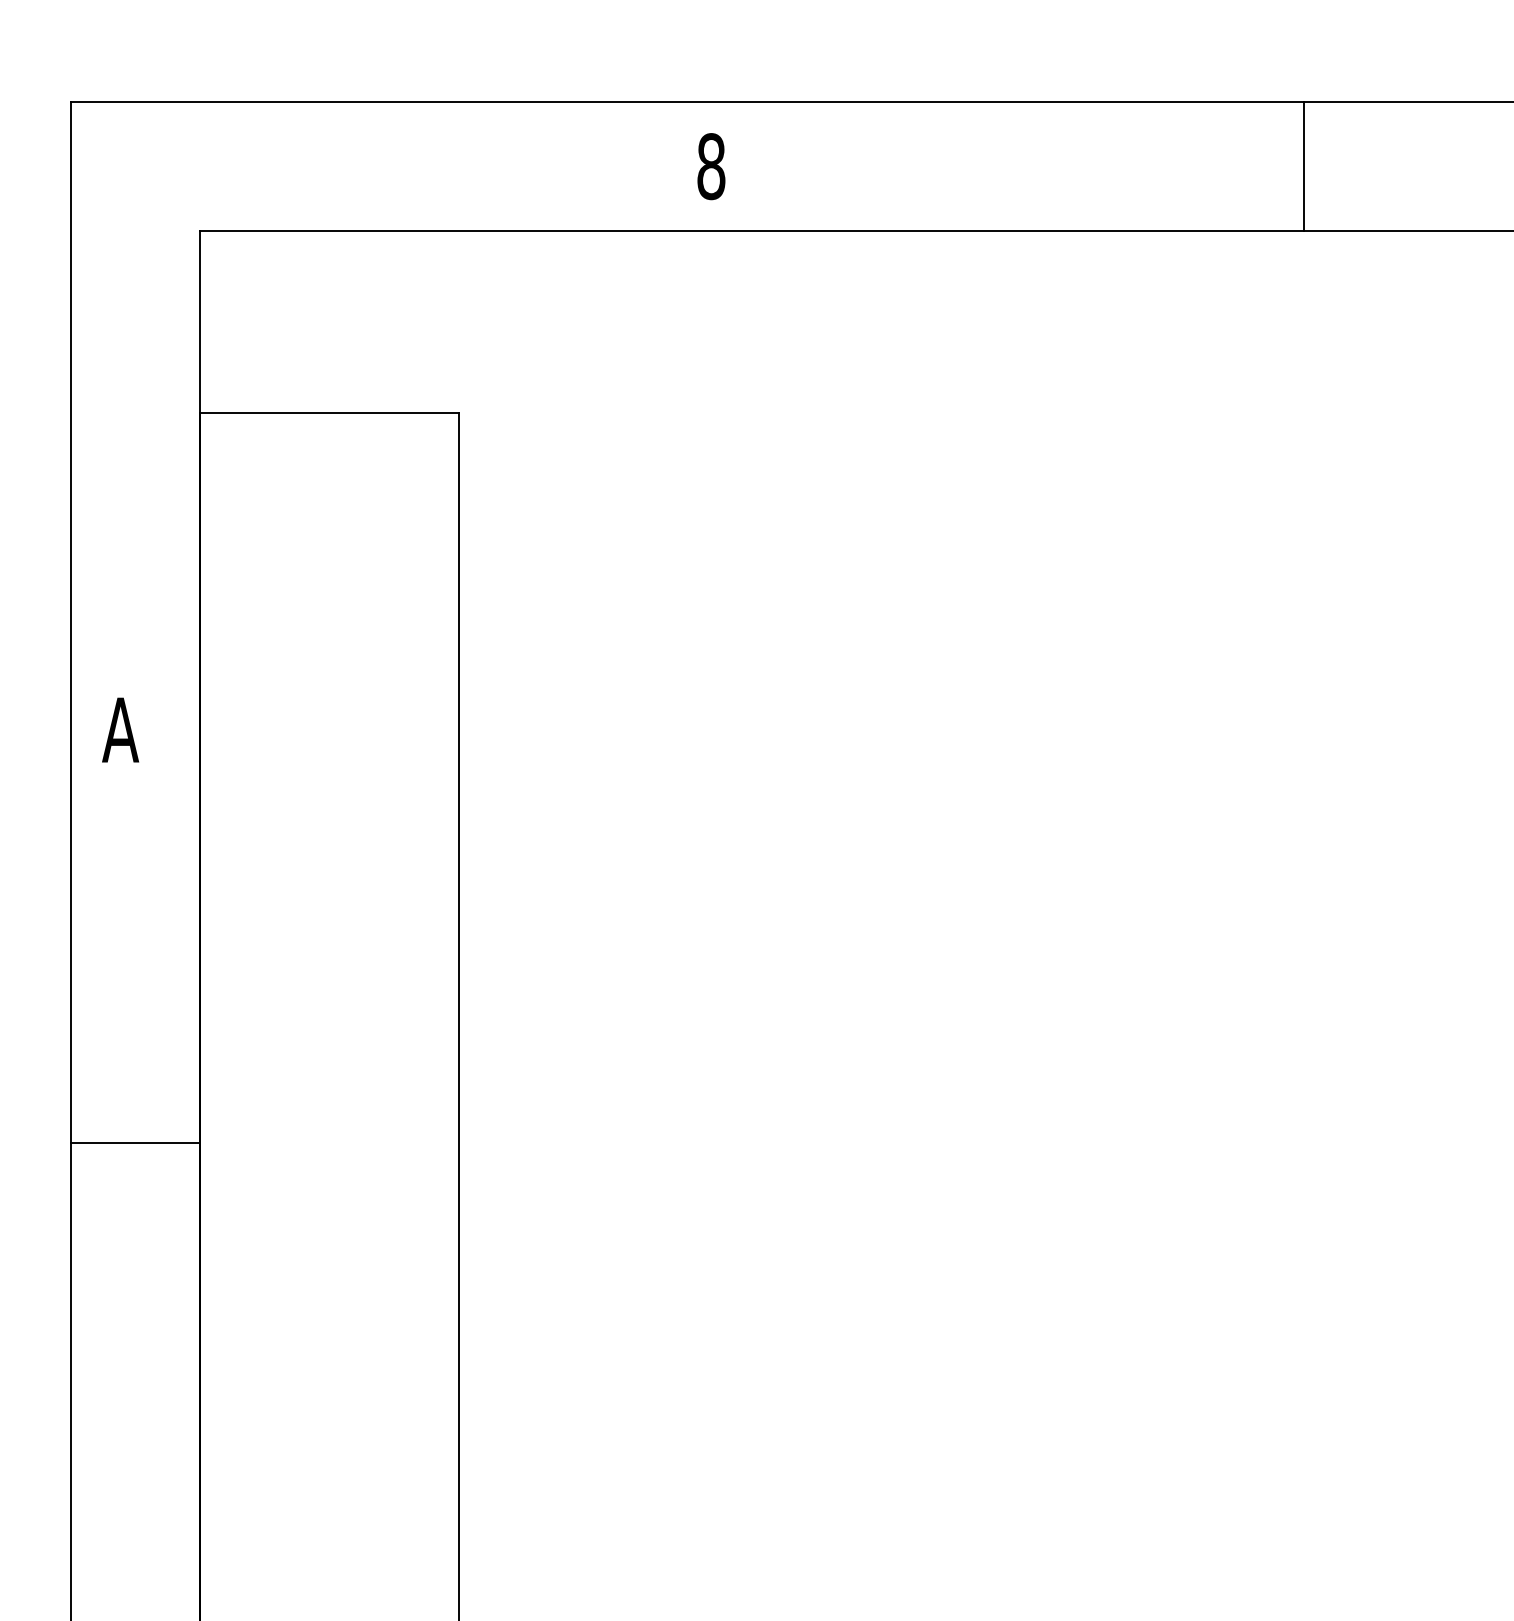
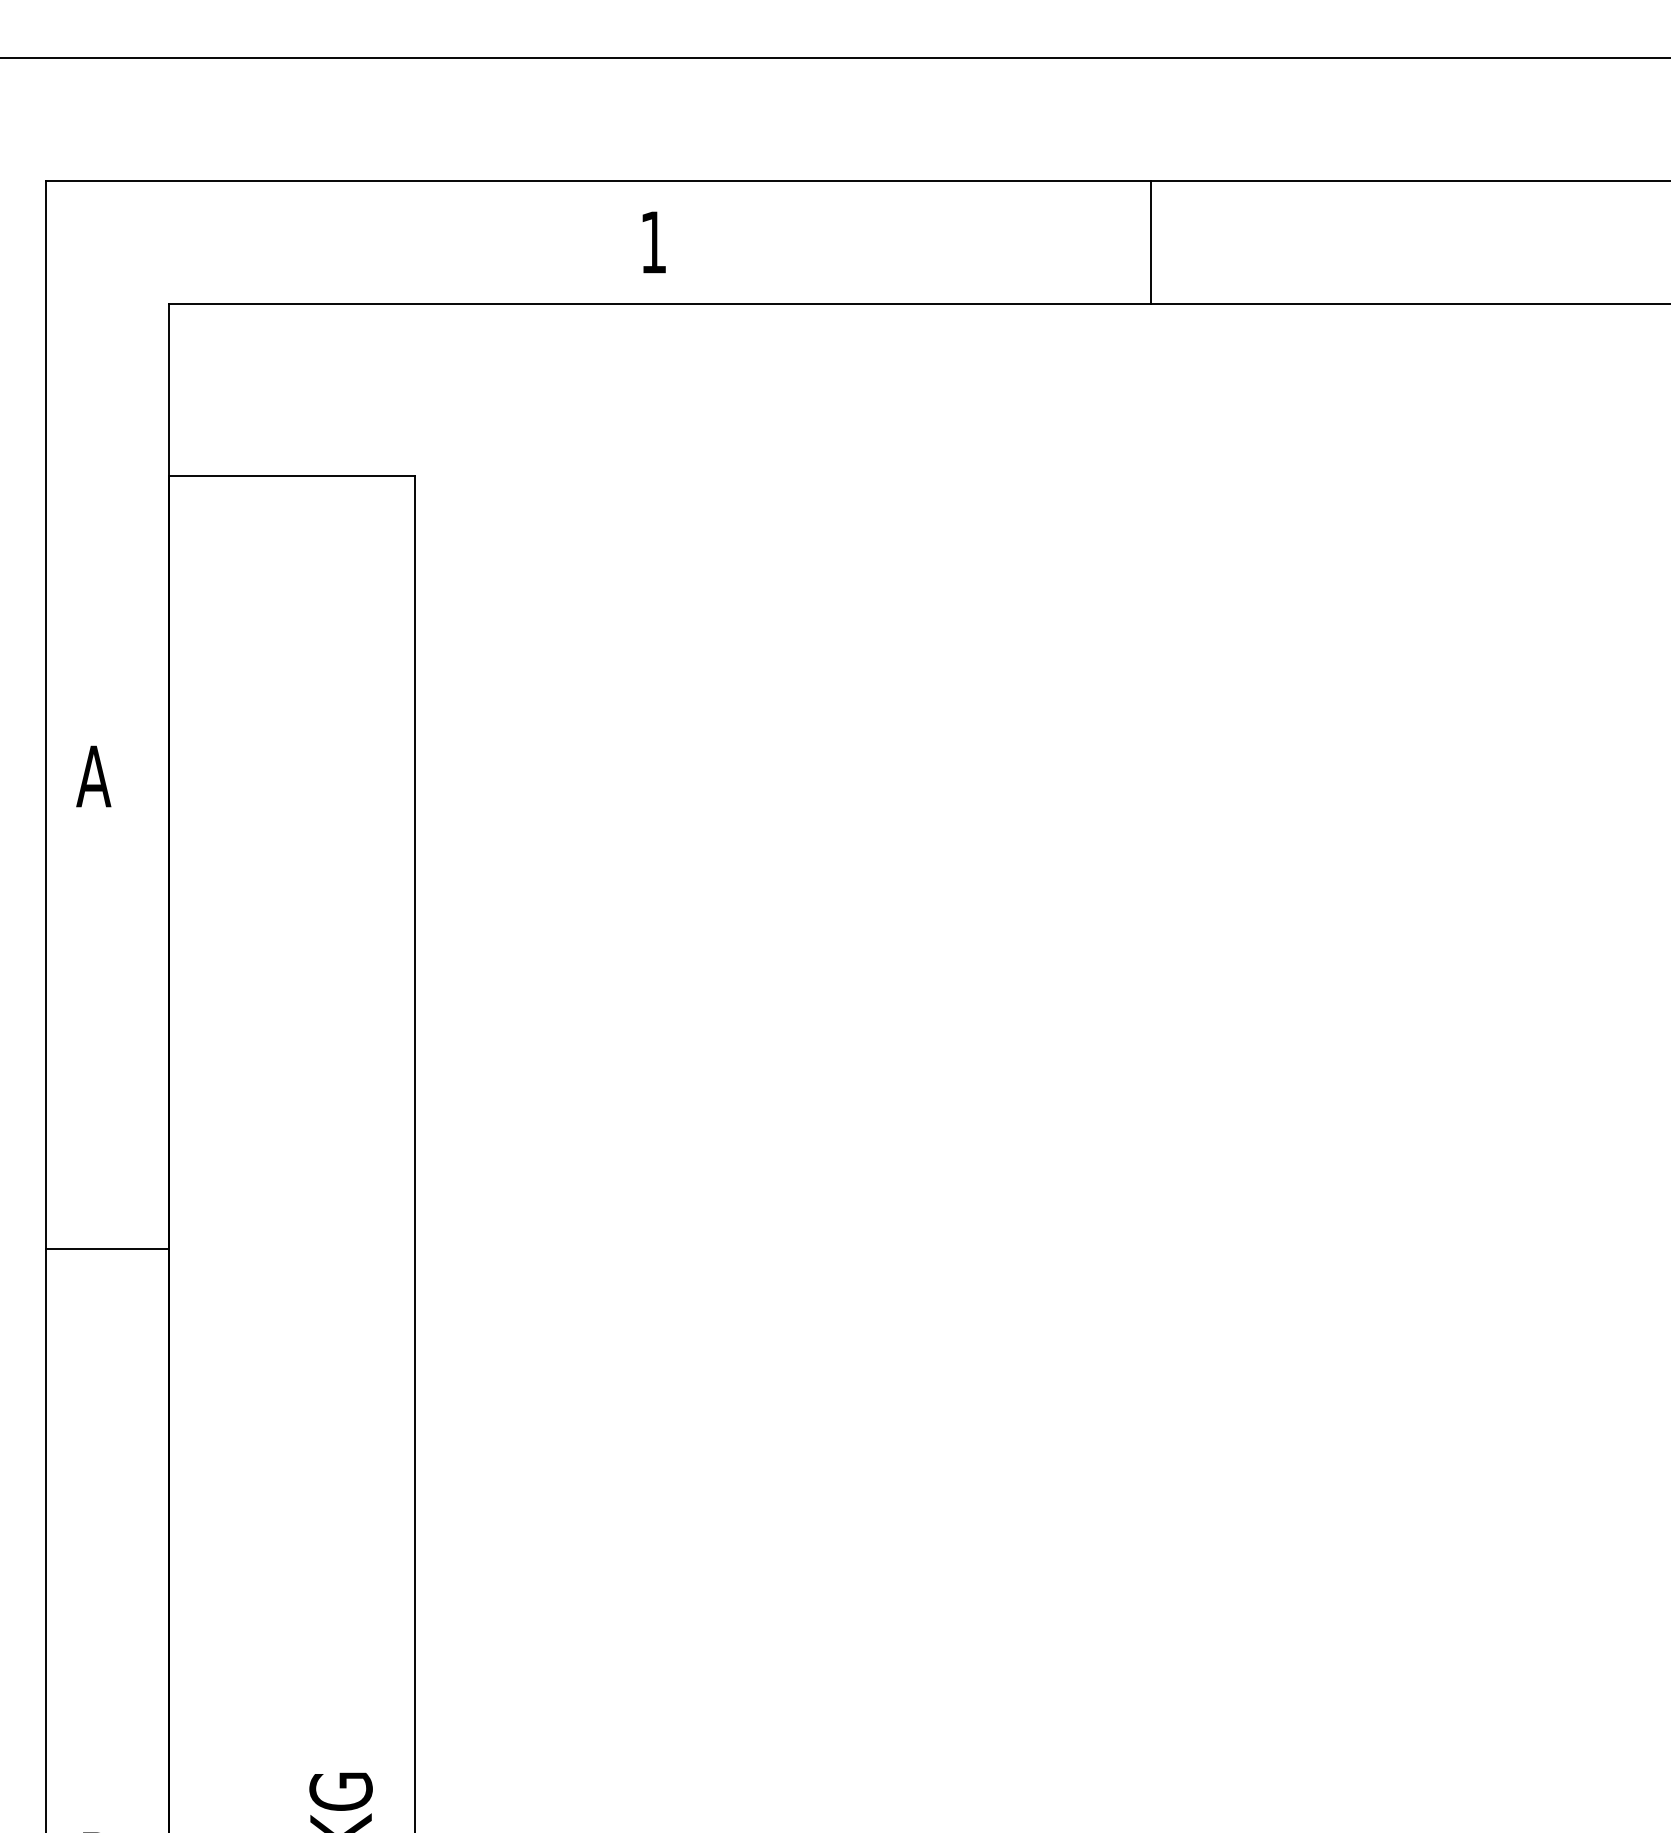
text: (711, 166) -> (653, 242), 8 -> 1
line: (1304, 166) -> (1151, 242), moved
line: (135, 1143) -> (107, 1249), moved

